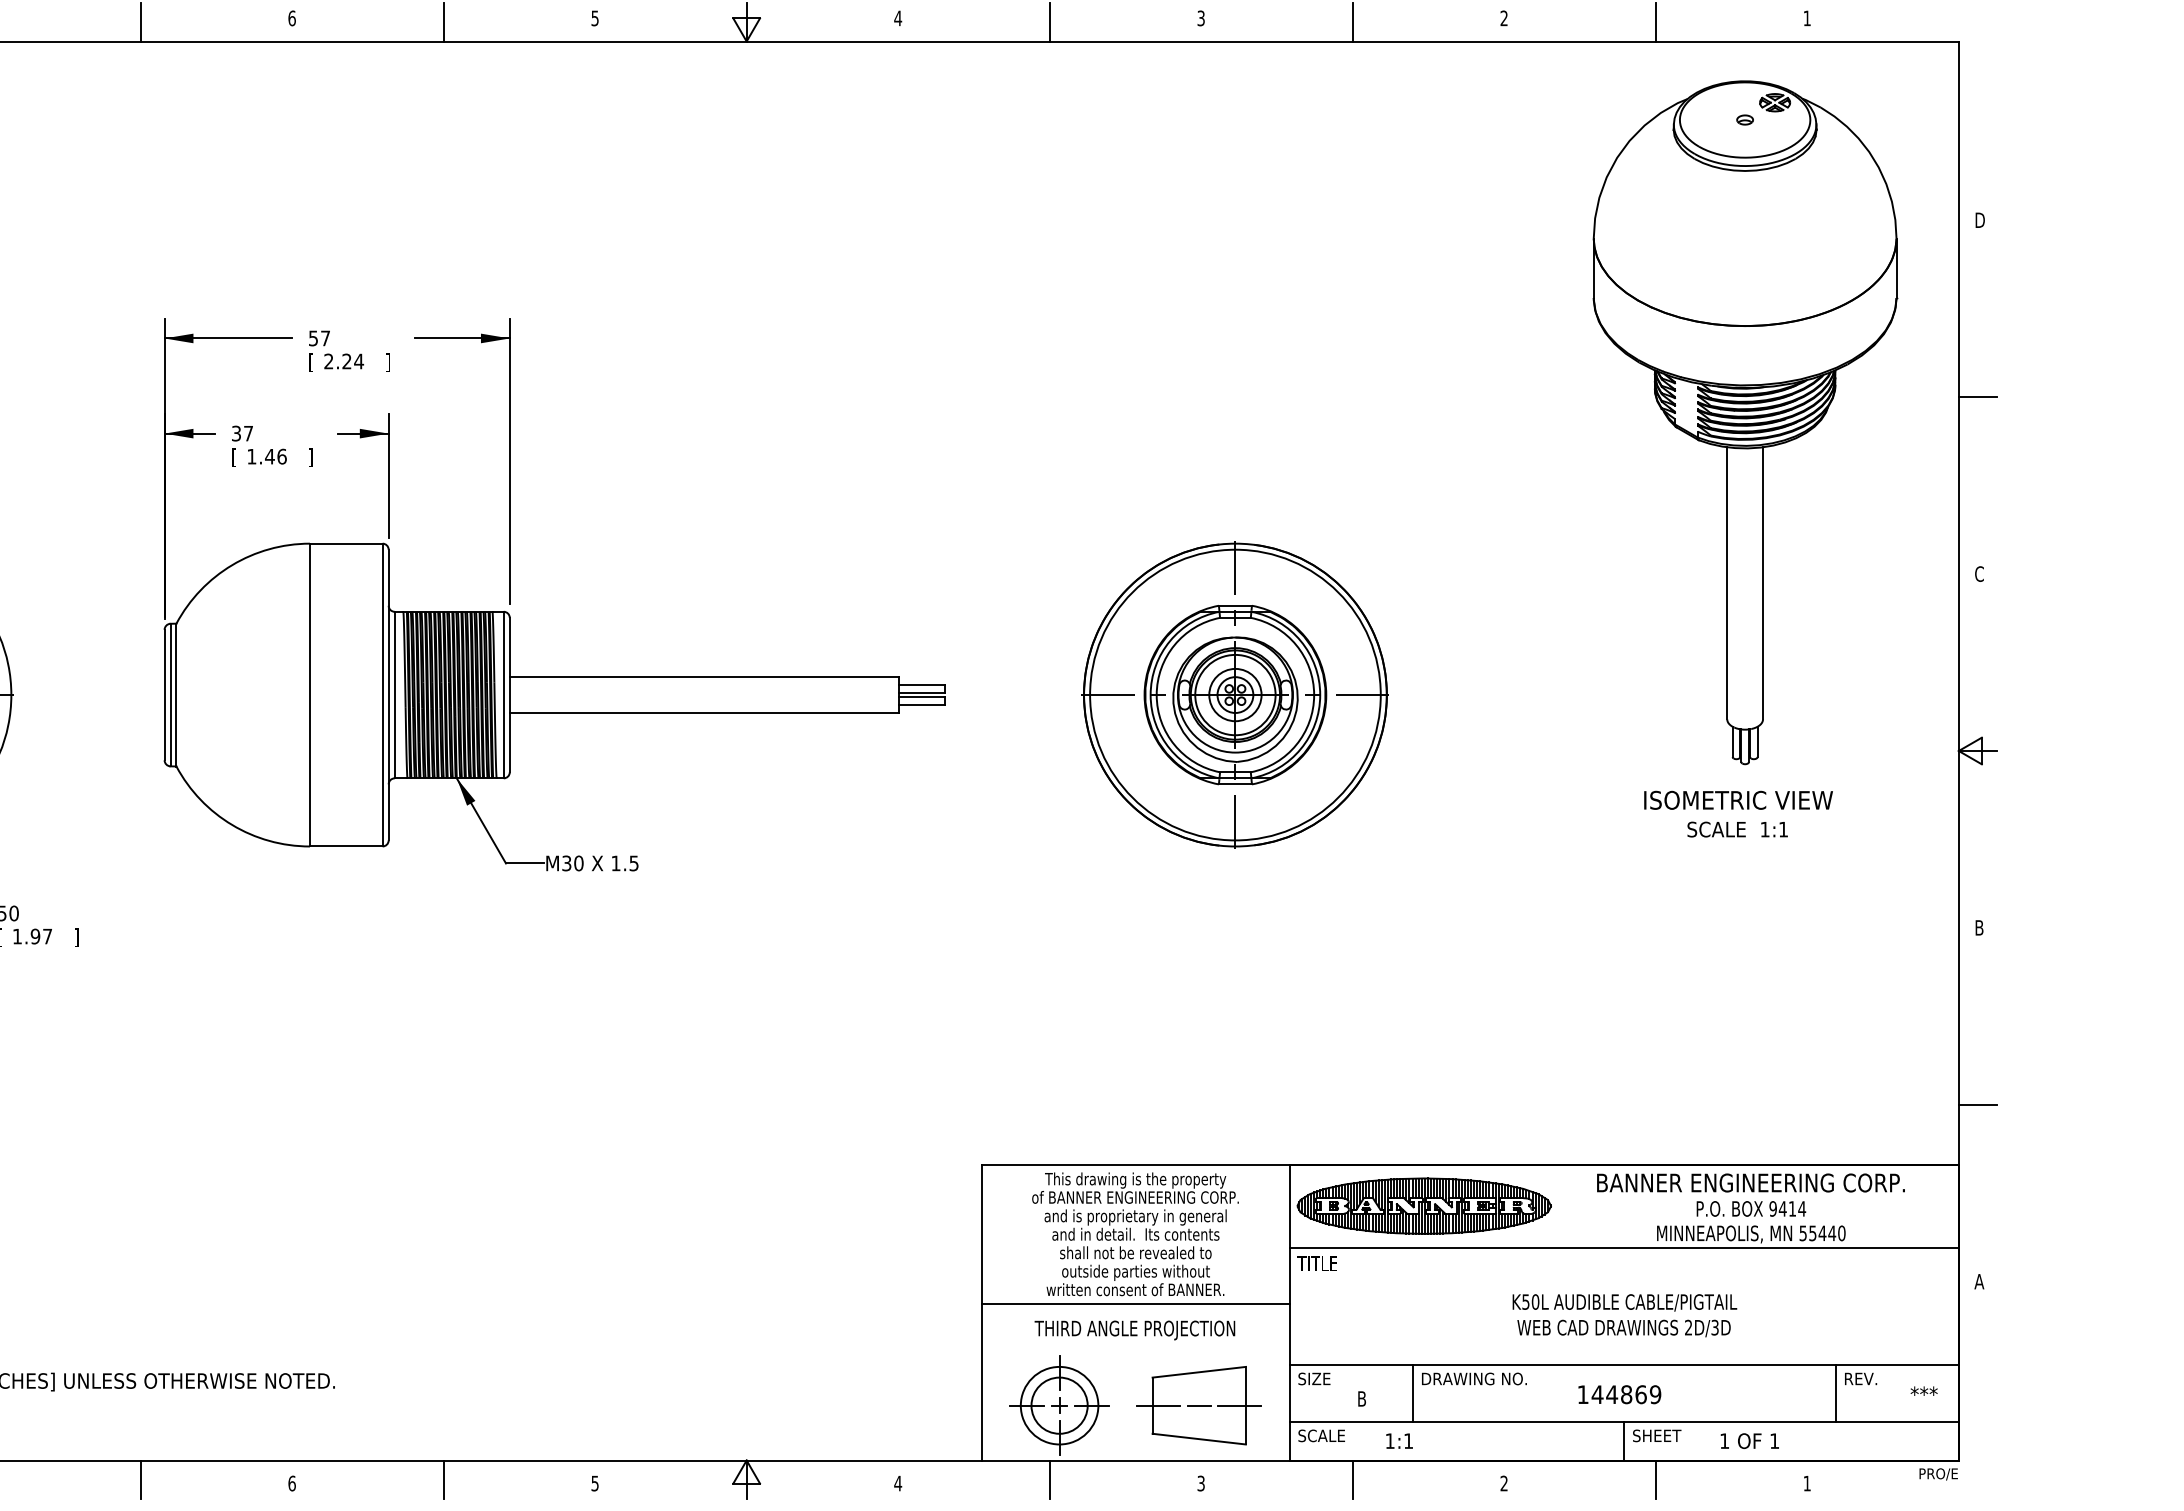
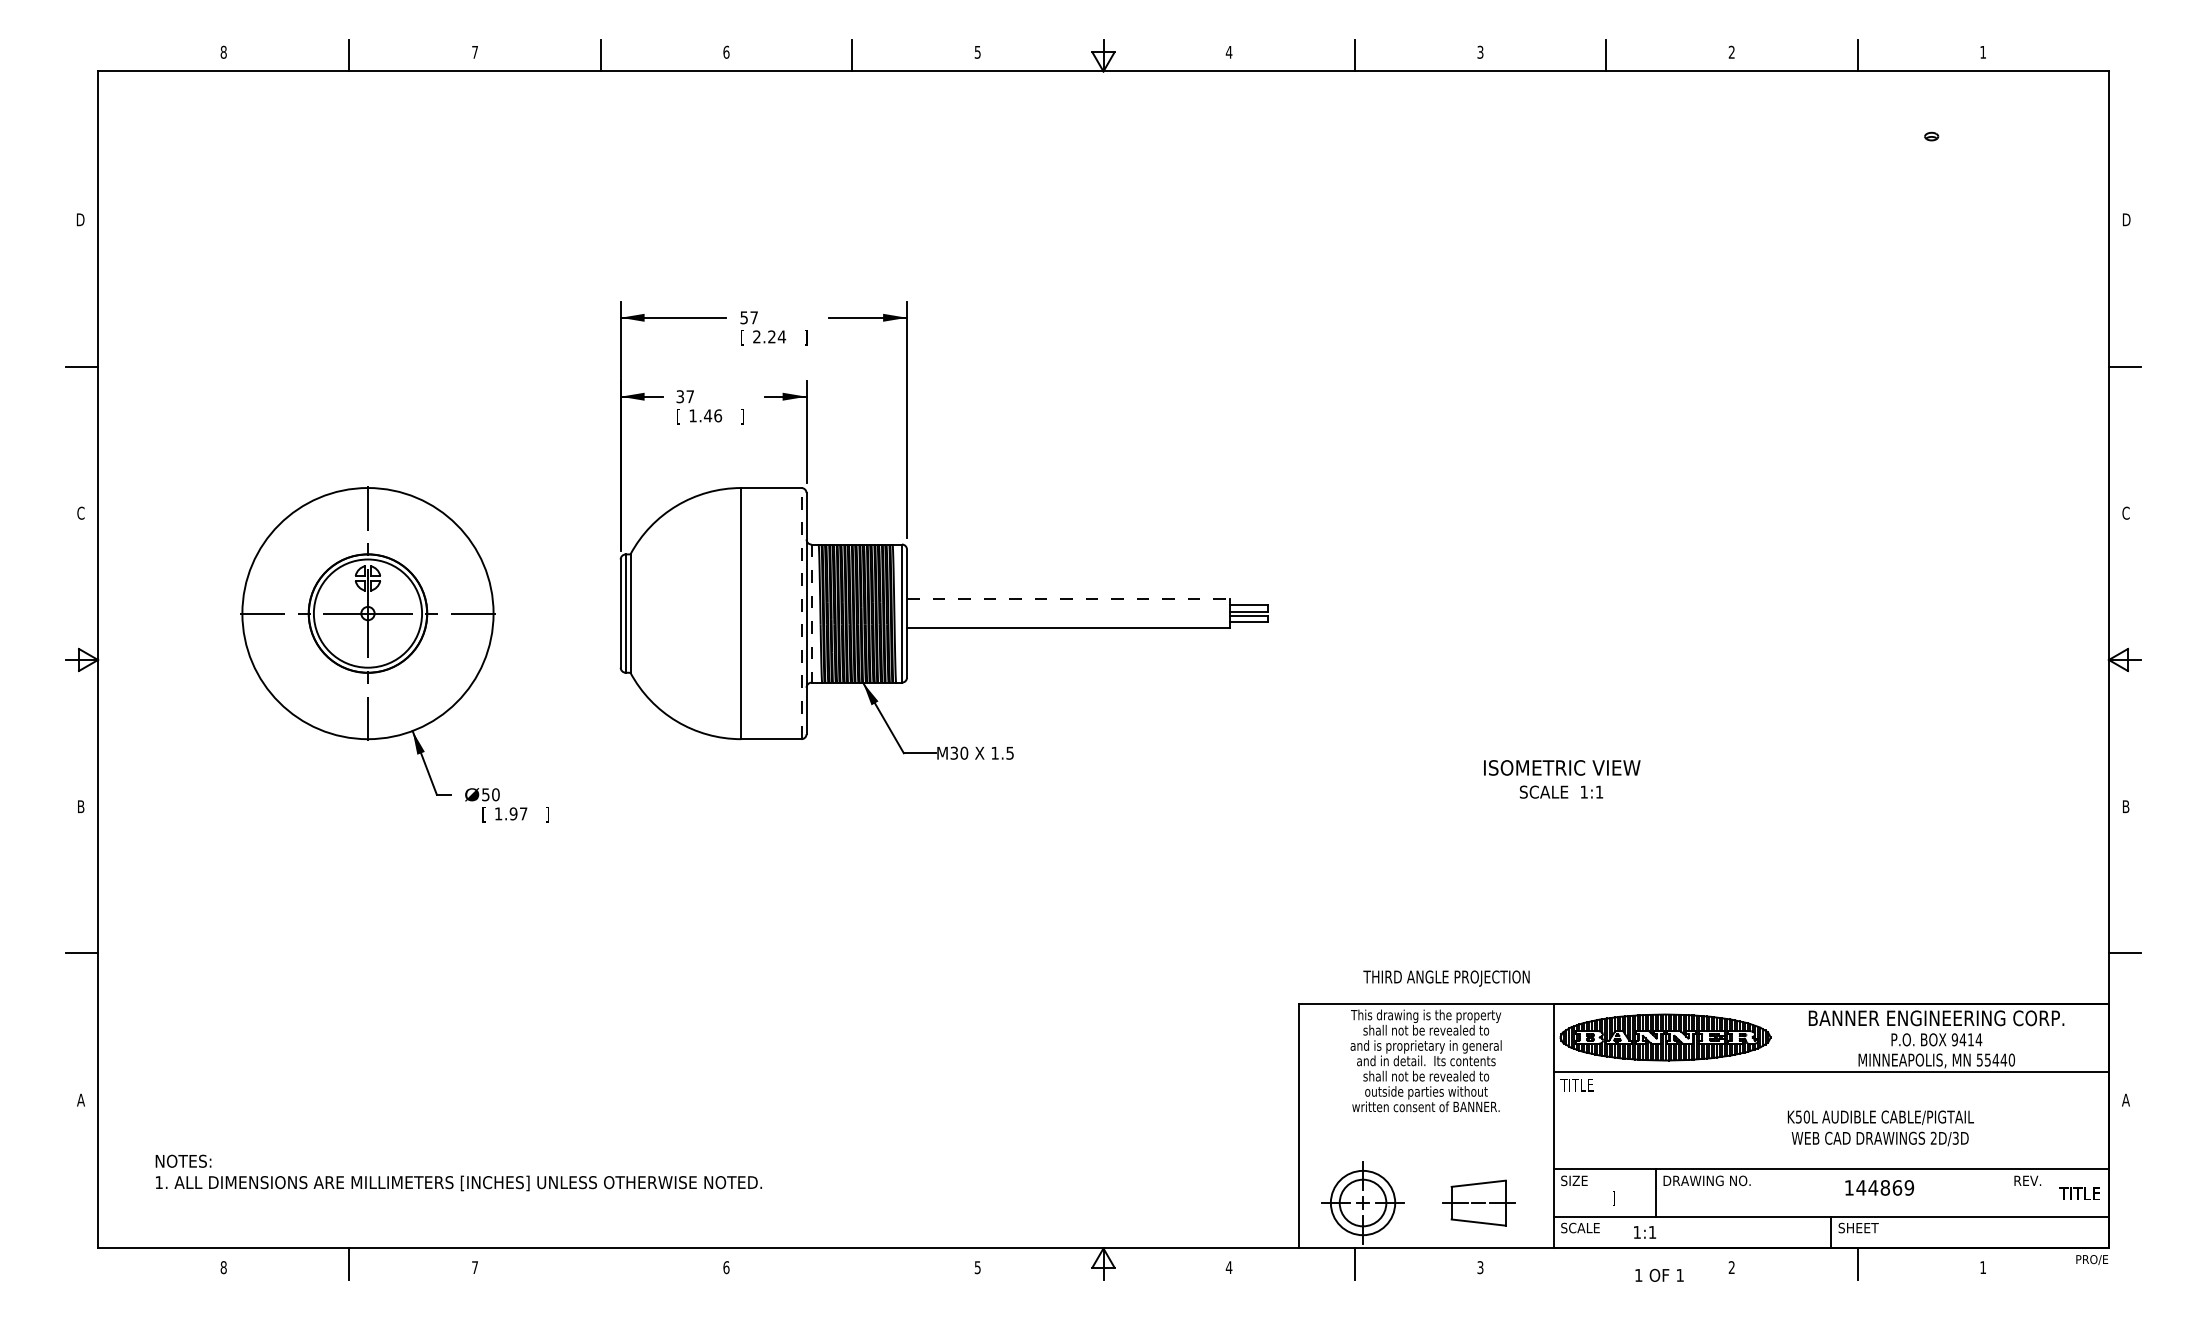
part: (1744, 422) -> (1931, 387), removed
line: (704, 676) -> (1068, 598), solid -> dashed
line: (382, 694) -> (801, 613), solid -> dashed
part: (1234, 694) -> (1508, 613), removed
line: (394, 696) -> (811, 614), solid -> dashed
text: (1738, 814) -> (1562, 779), moved
text: (1134, 1196) -> (1425, 1029), of BANNER ENGINEERING CORP. -> shall not be revealed to
line: (1134, 1303) -> (1425, 1118), removed
text: (1624, 1315) -> (1880, 1128), moved
text: (1134, 1330) -> (1446, 978), moved
line: (1835, 1392) -> (2006, 1192), removed
text: (1619, 1394) -> (1879, 1187), moved
text: (1923, 1394) -> (2079, 1193), *** -> TITLE
text: (1361, 1400) -> (1613, 1198), B -> ]
part: (1198, 1406) -> (1478, 1203), size x0.7
text: (1749, 1441) -> (1659, 1275), moved
line: (140, 1479) -> (600, 1264), removed
line: (444, 1479) -> (852, 1264), removed
line: (1353, 1479) -> (1606, 1264), removed

